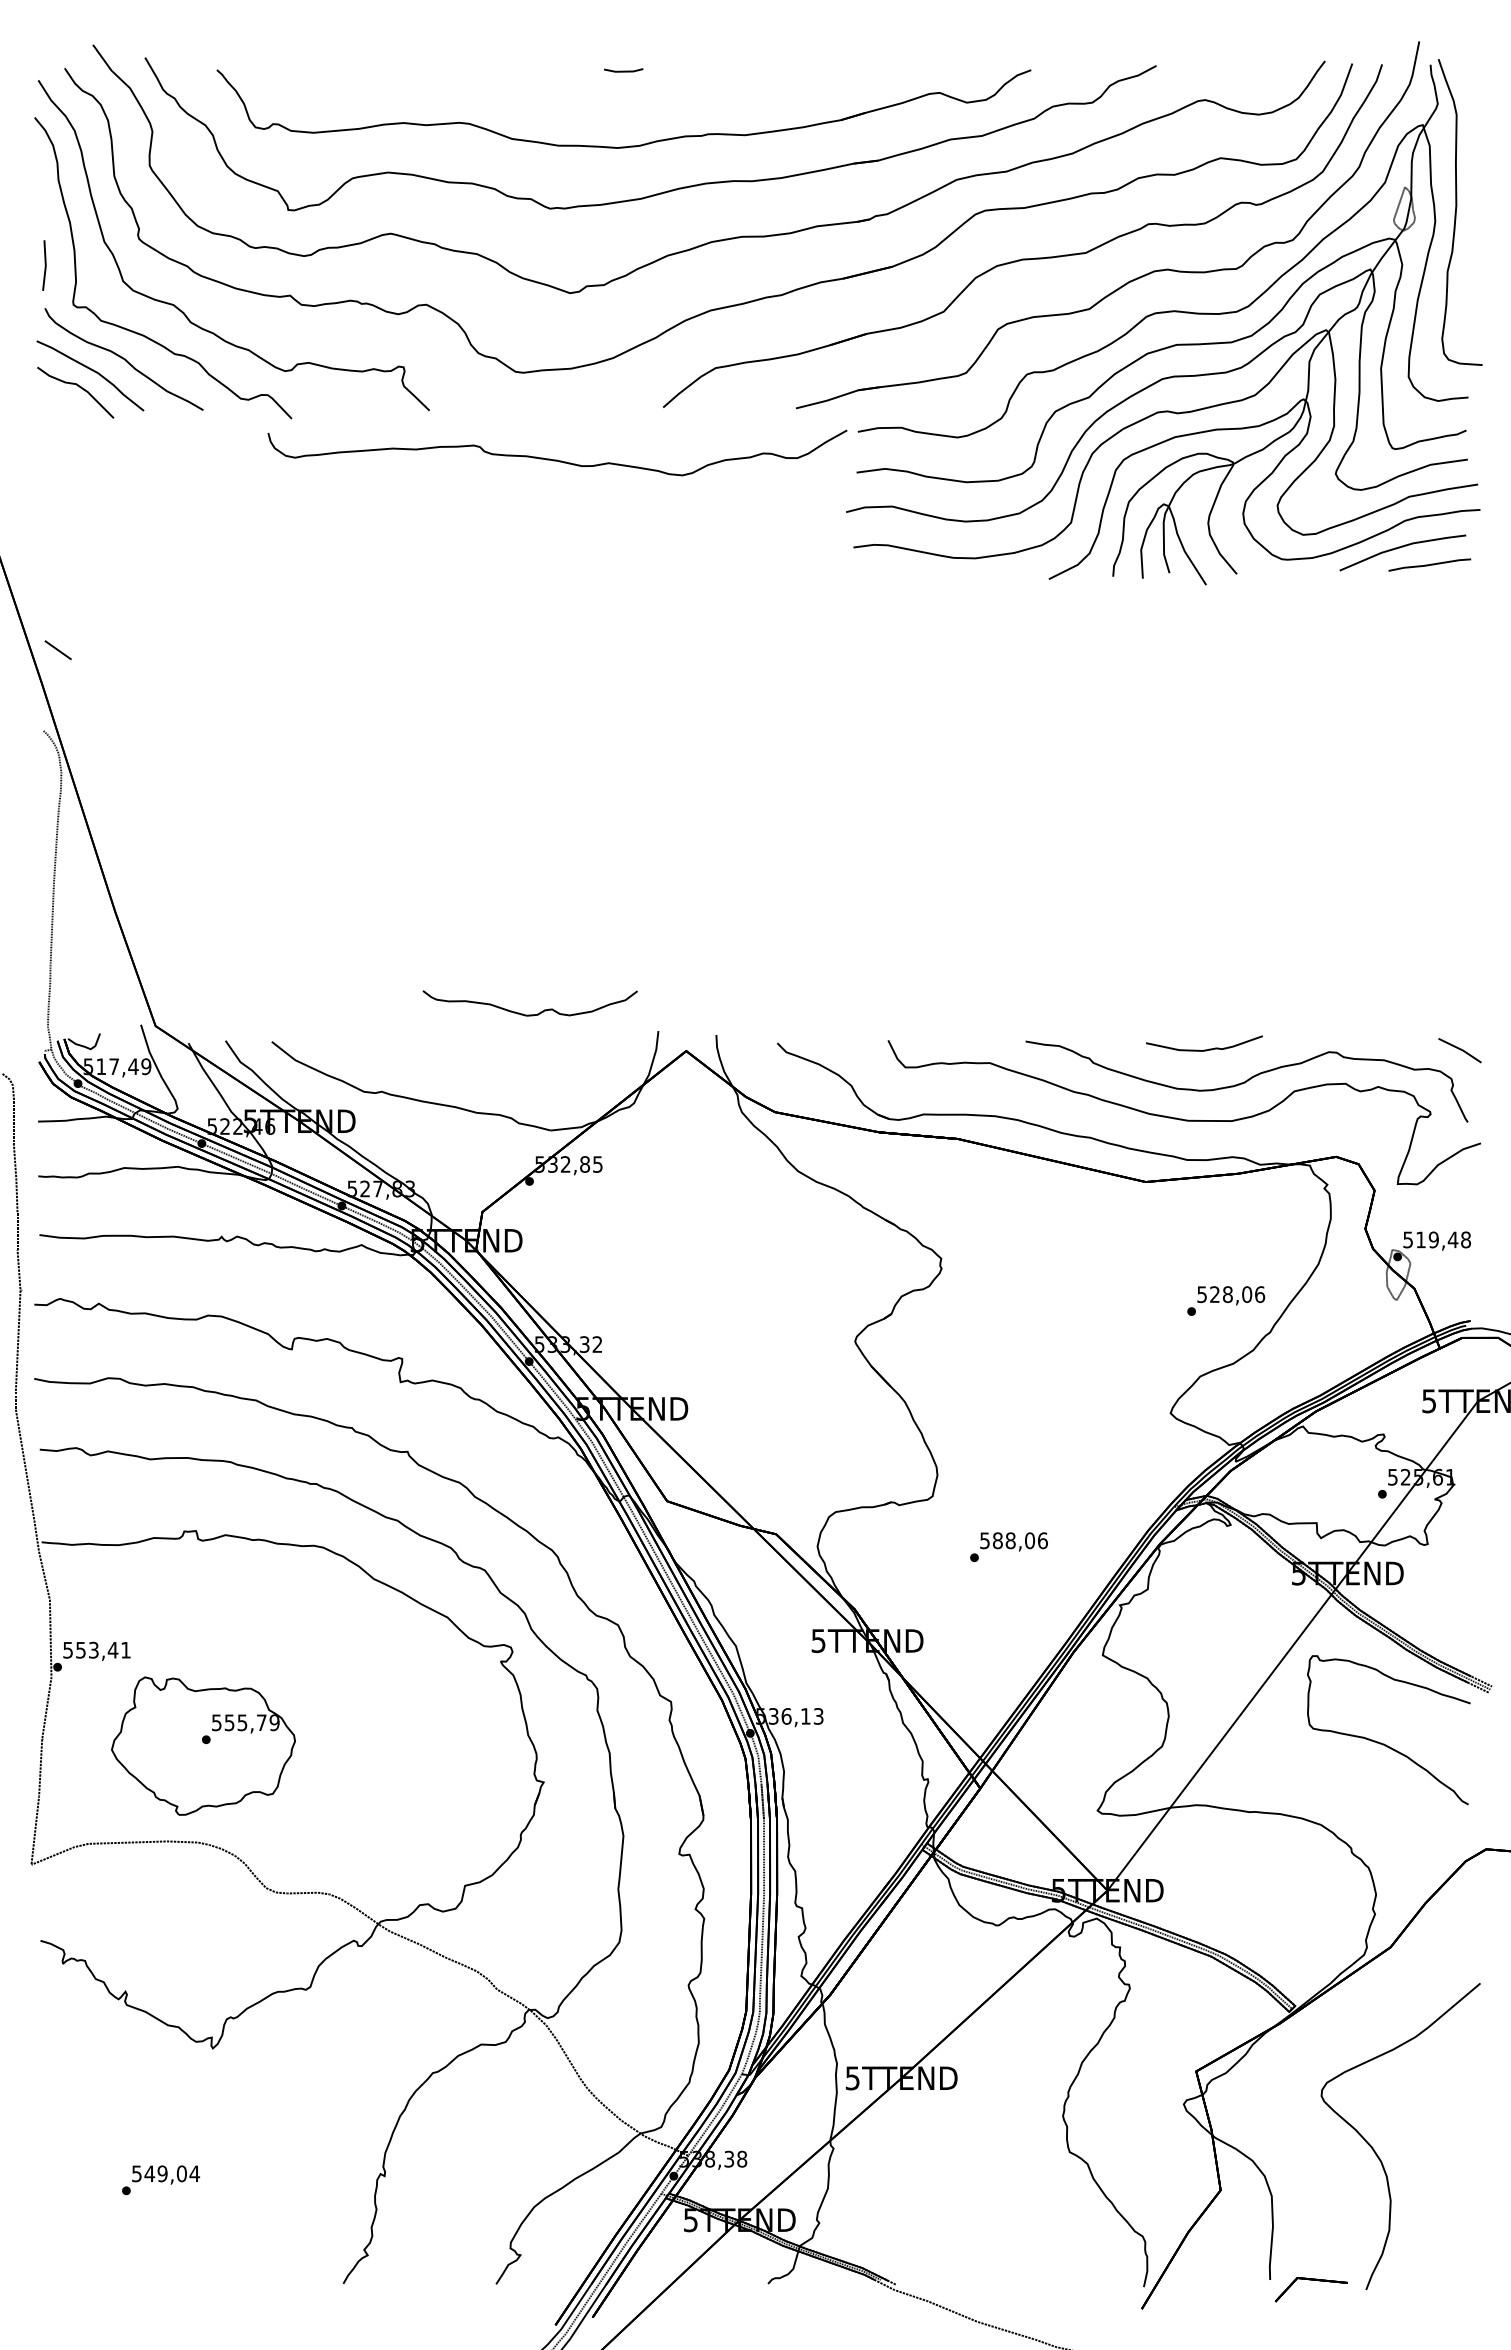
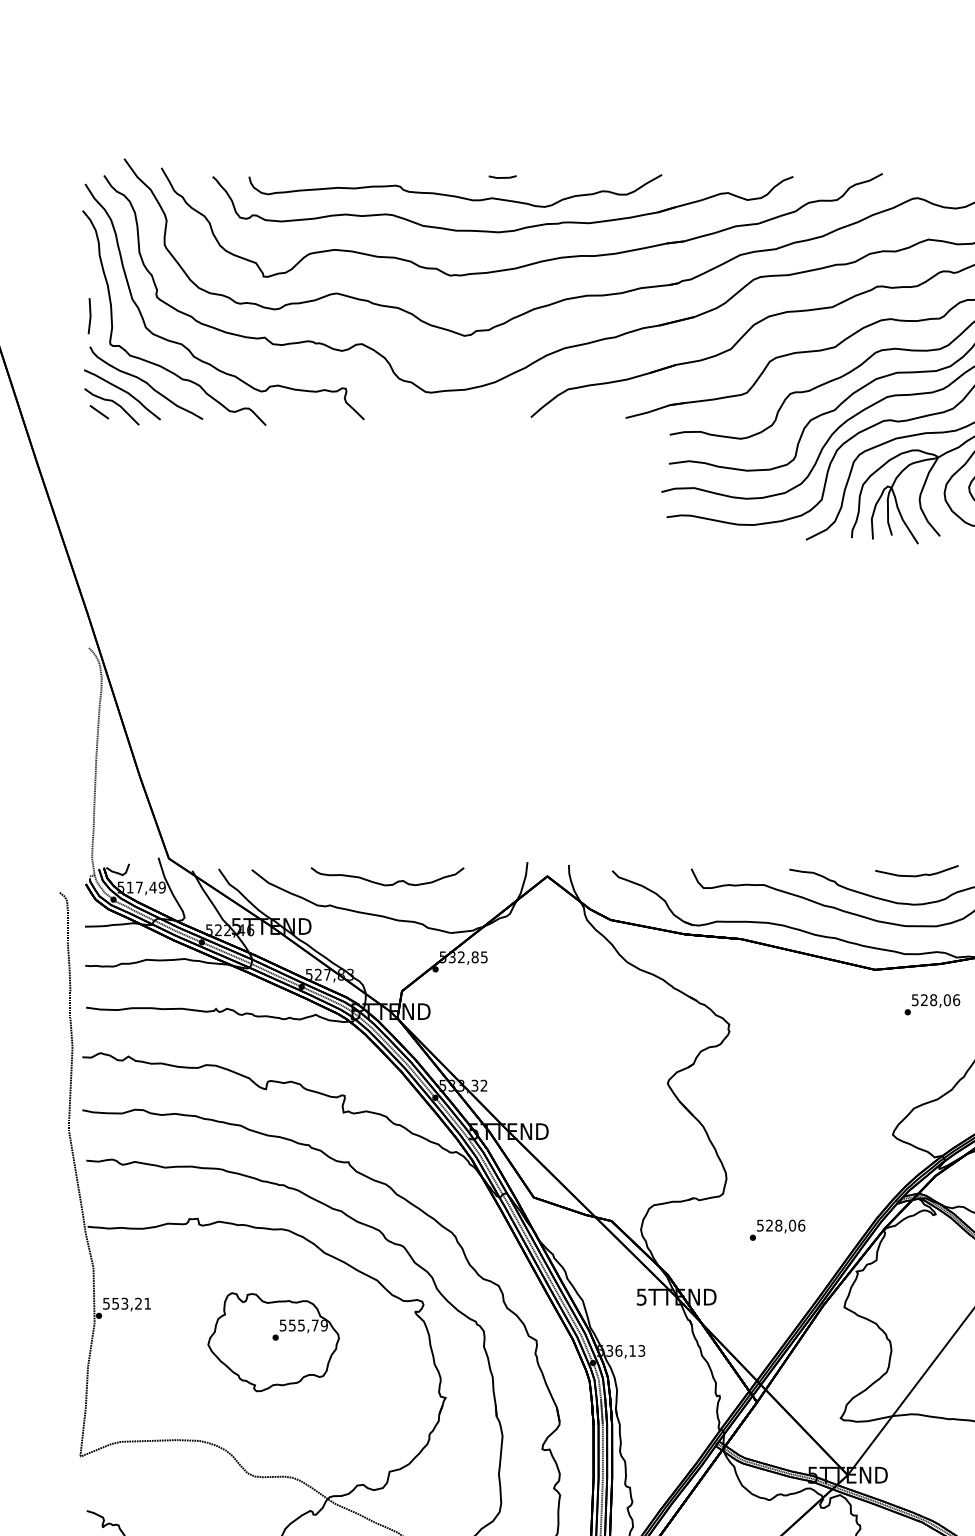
curve: (557, 459) -> (455, 195), moved
line: (57, 650) -> (98, 412), moved
part: (529, 1014) -> (387, 884), moved
text: (1226, 1300) -> (932, 1004), moved
text: (997, 1540) -> (769, 1225), 588,06 -> 528,06
text: (112, 1649) -> (138, 1303), 553,41 -> 553,21
part: (203, 1745) -> (273, 1341), moved

